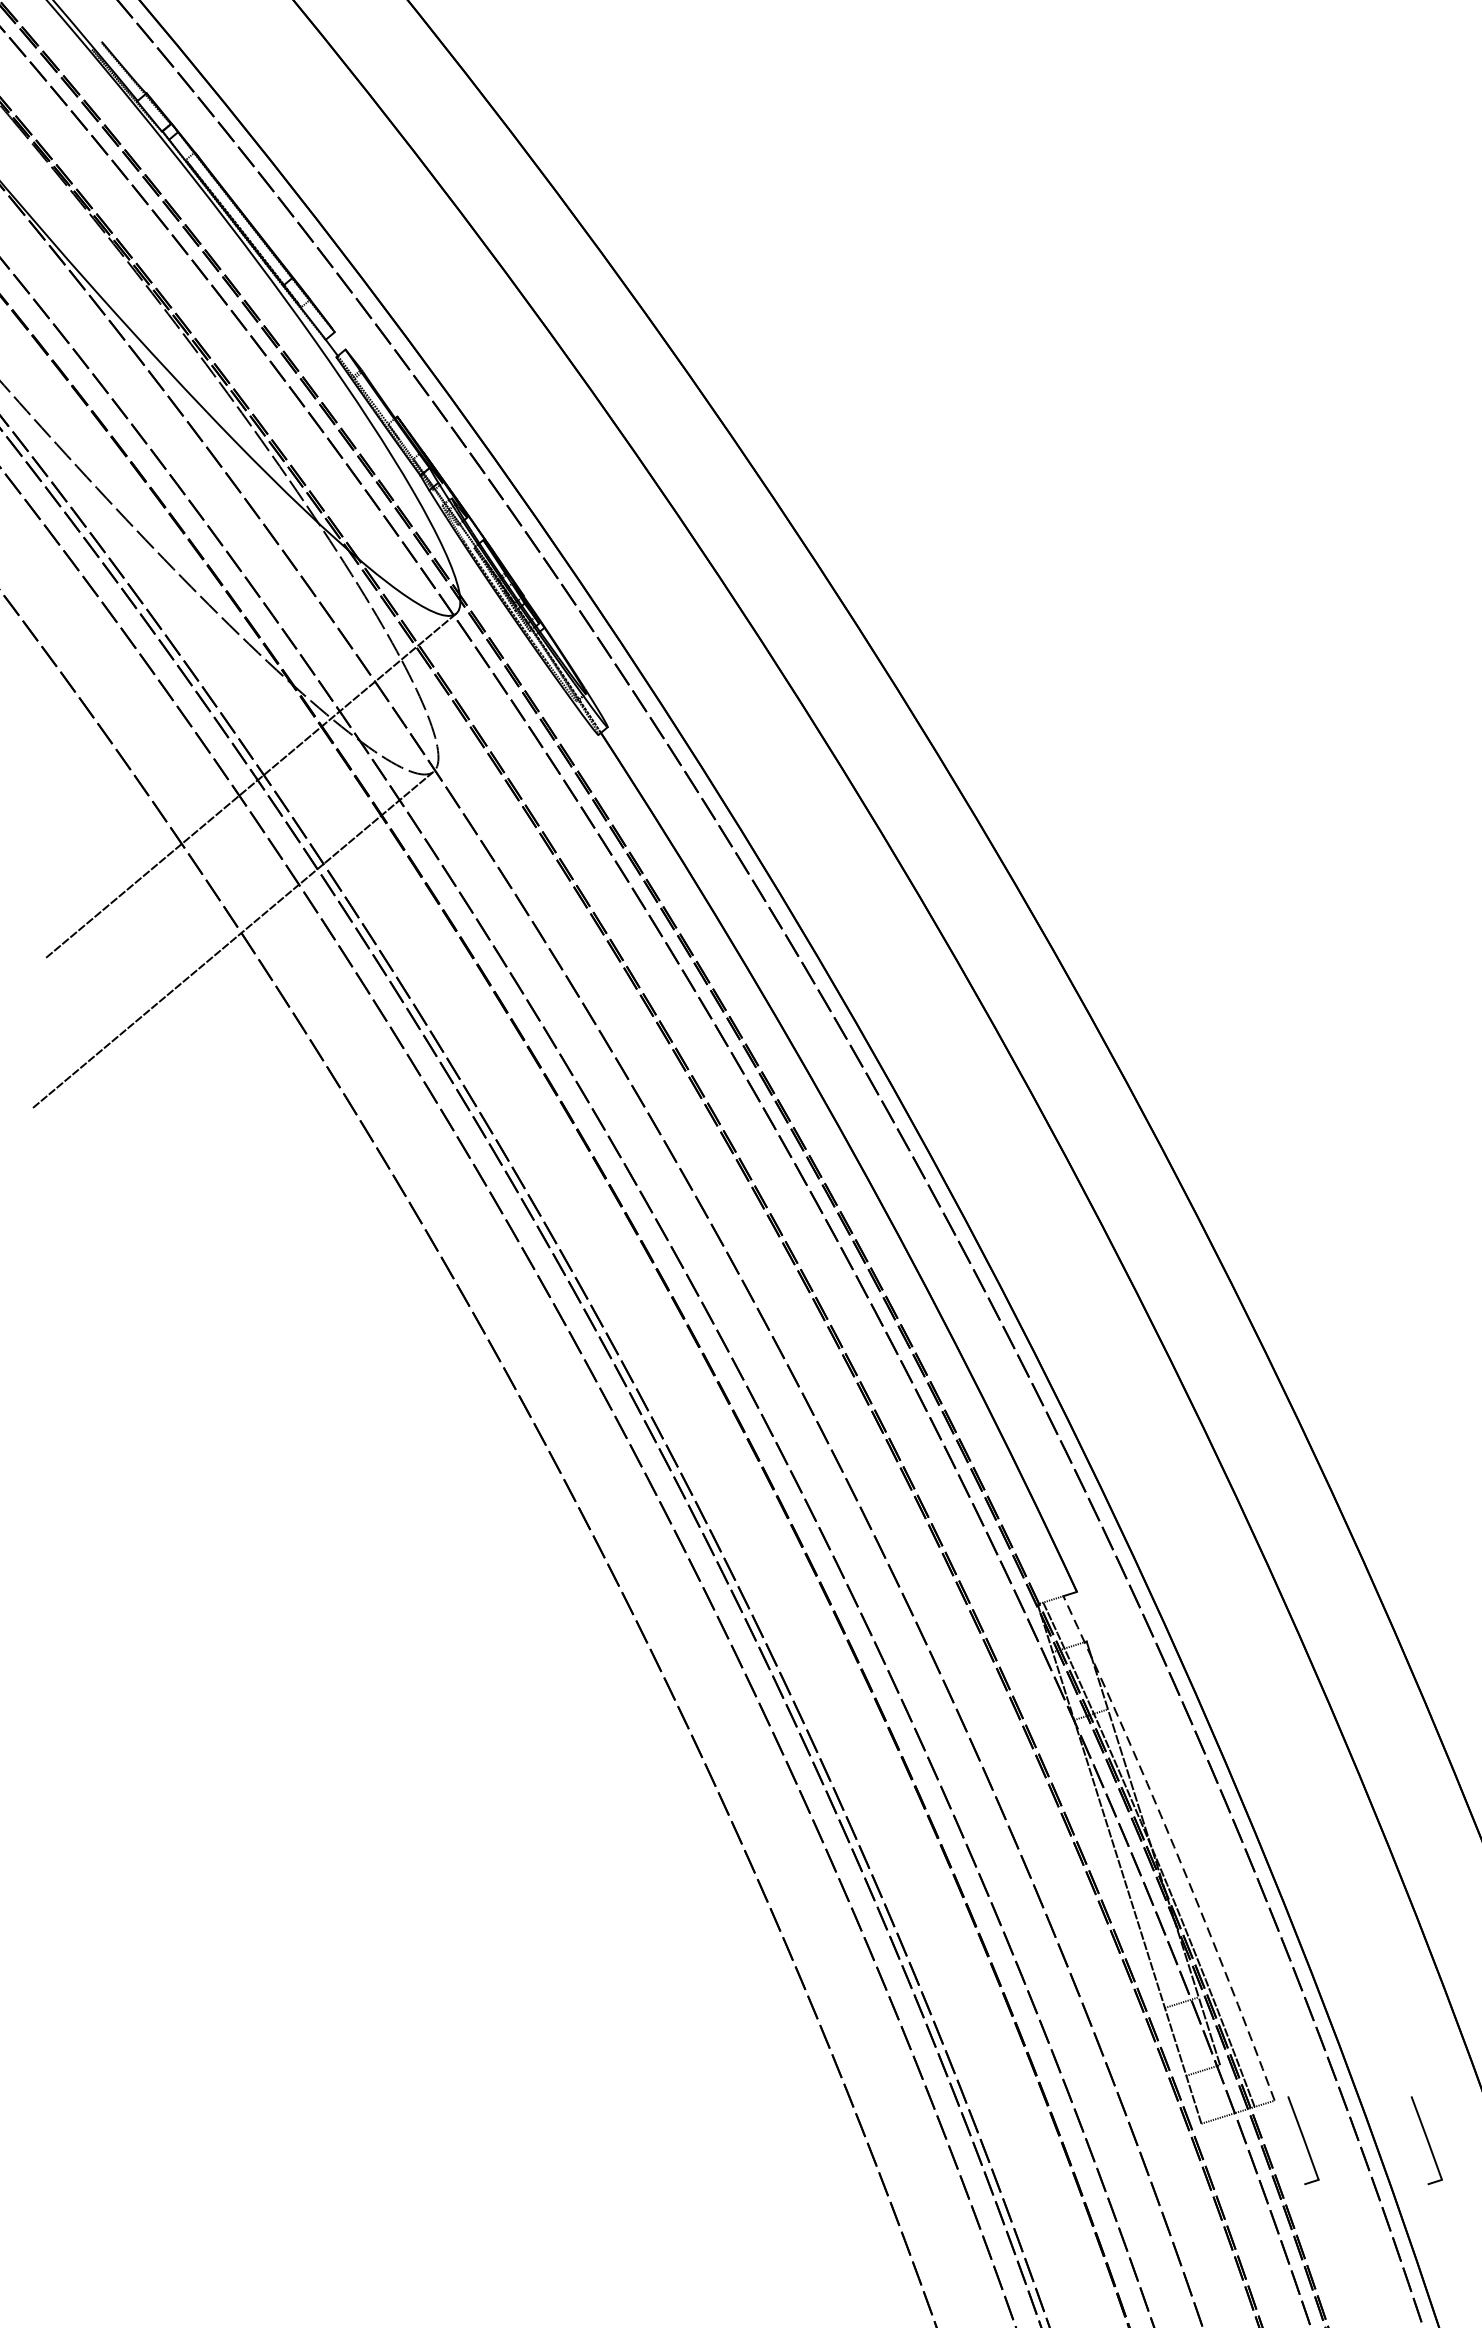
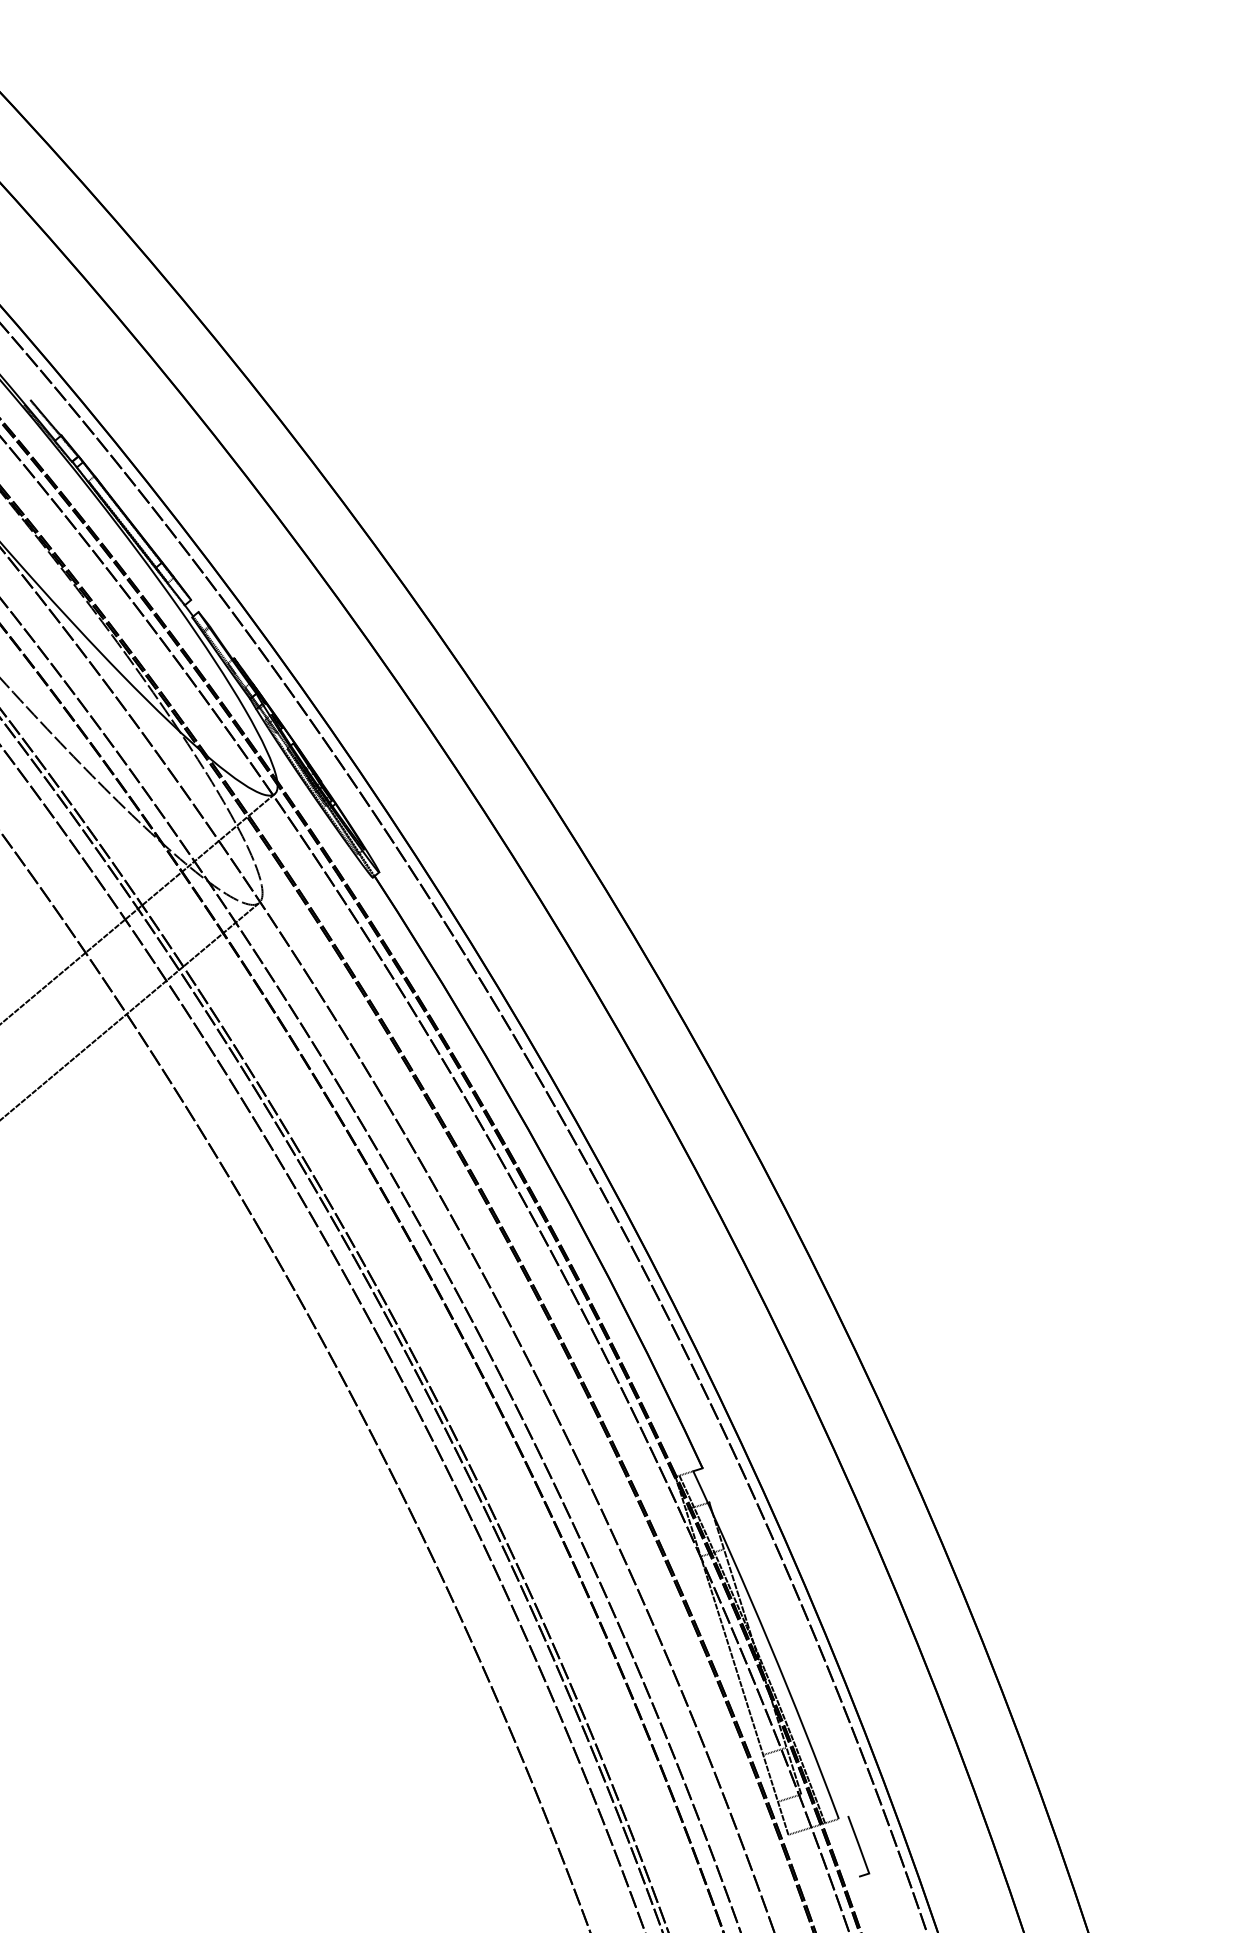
arc: (1173, 1846) -> (769, 1643), dashed -> solid
part: (1426, 2140) -> (943, 1846), removed

